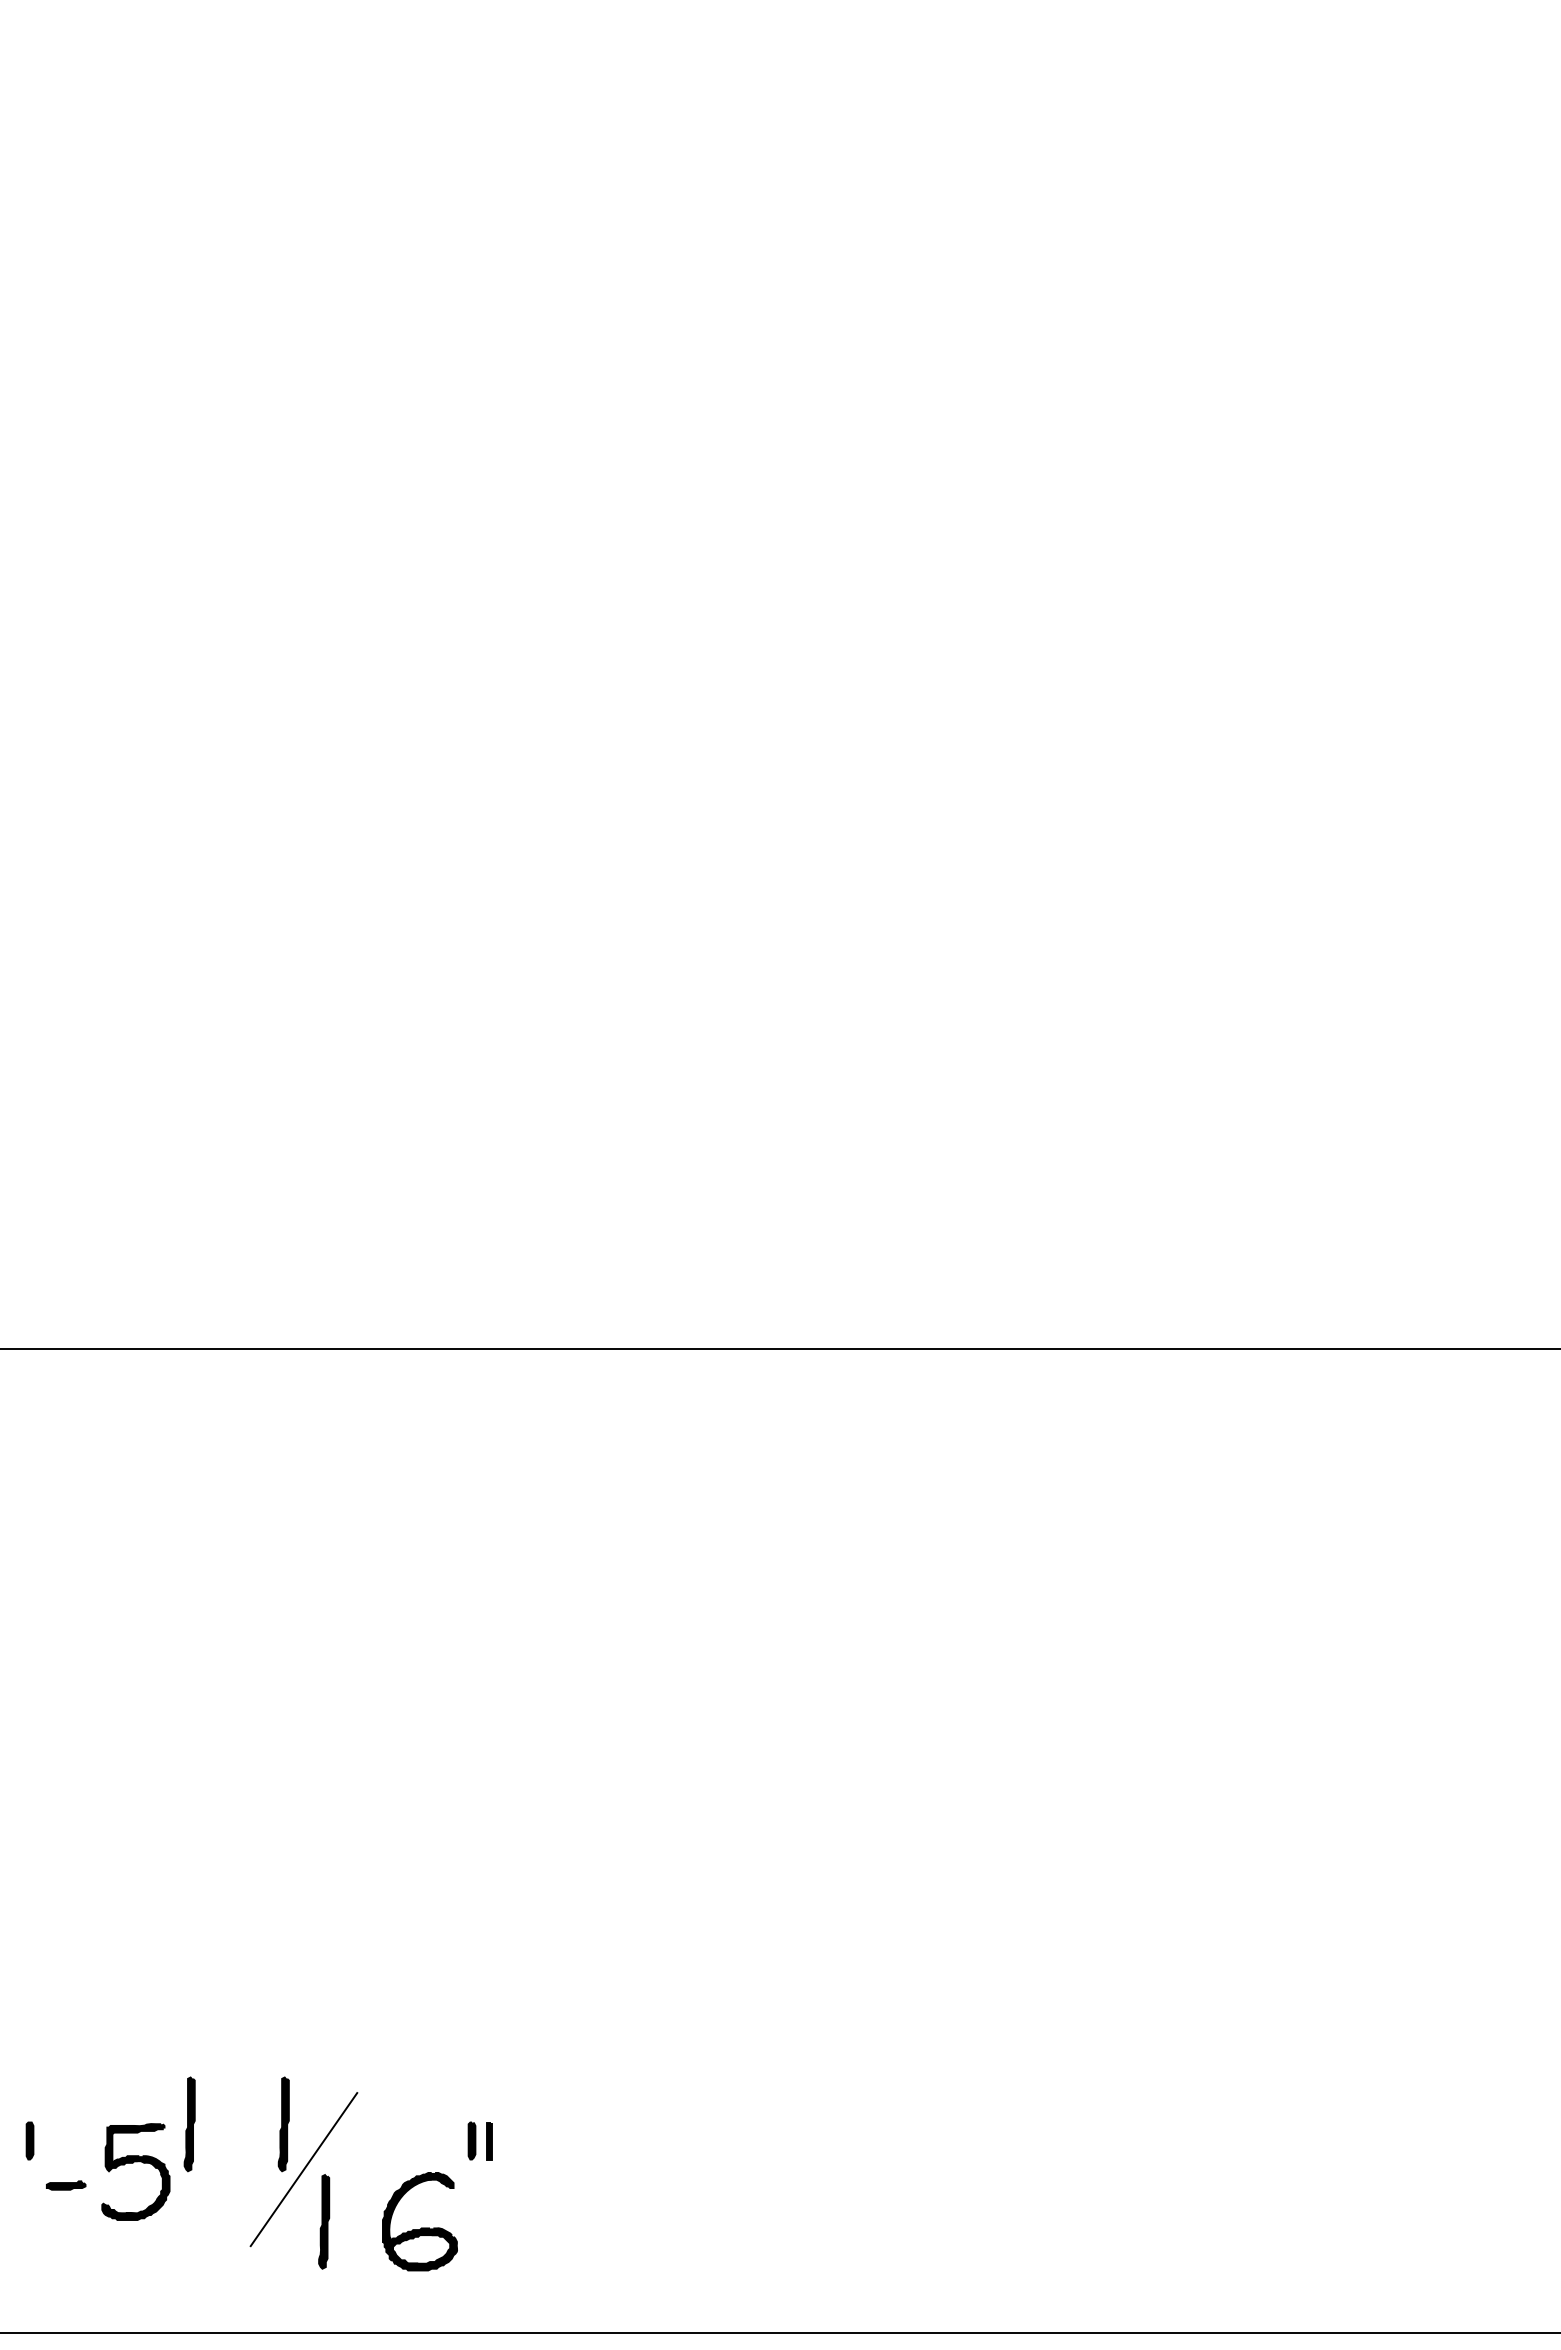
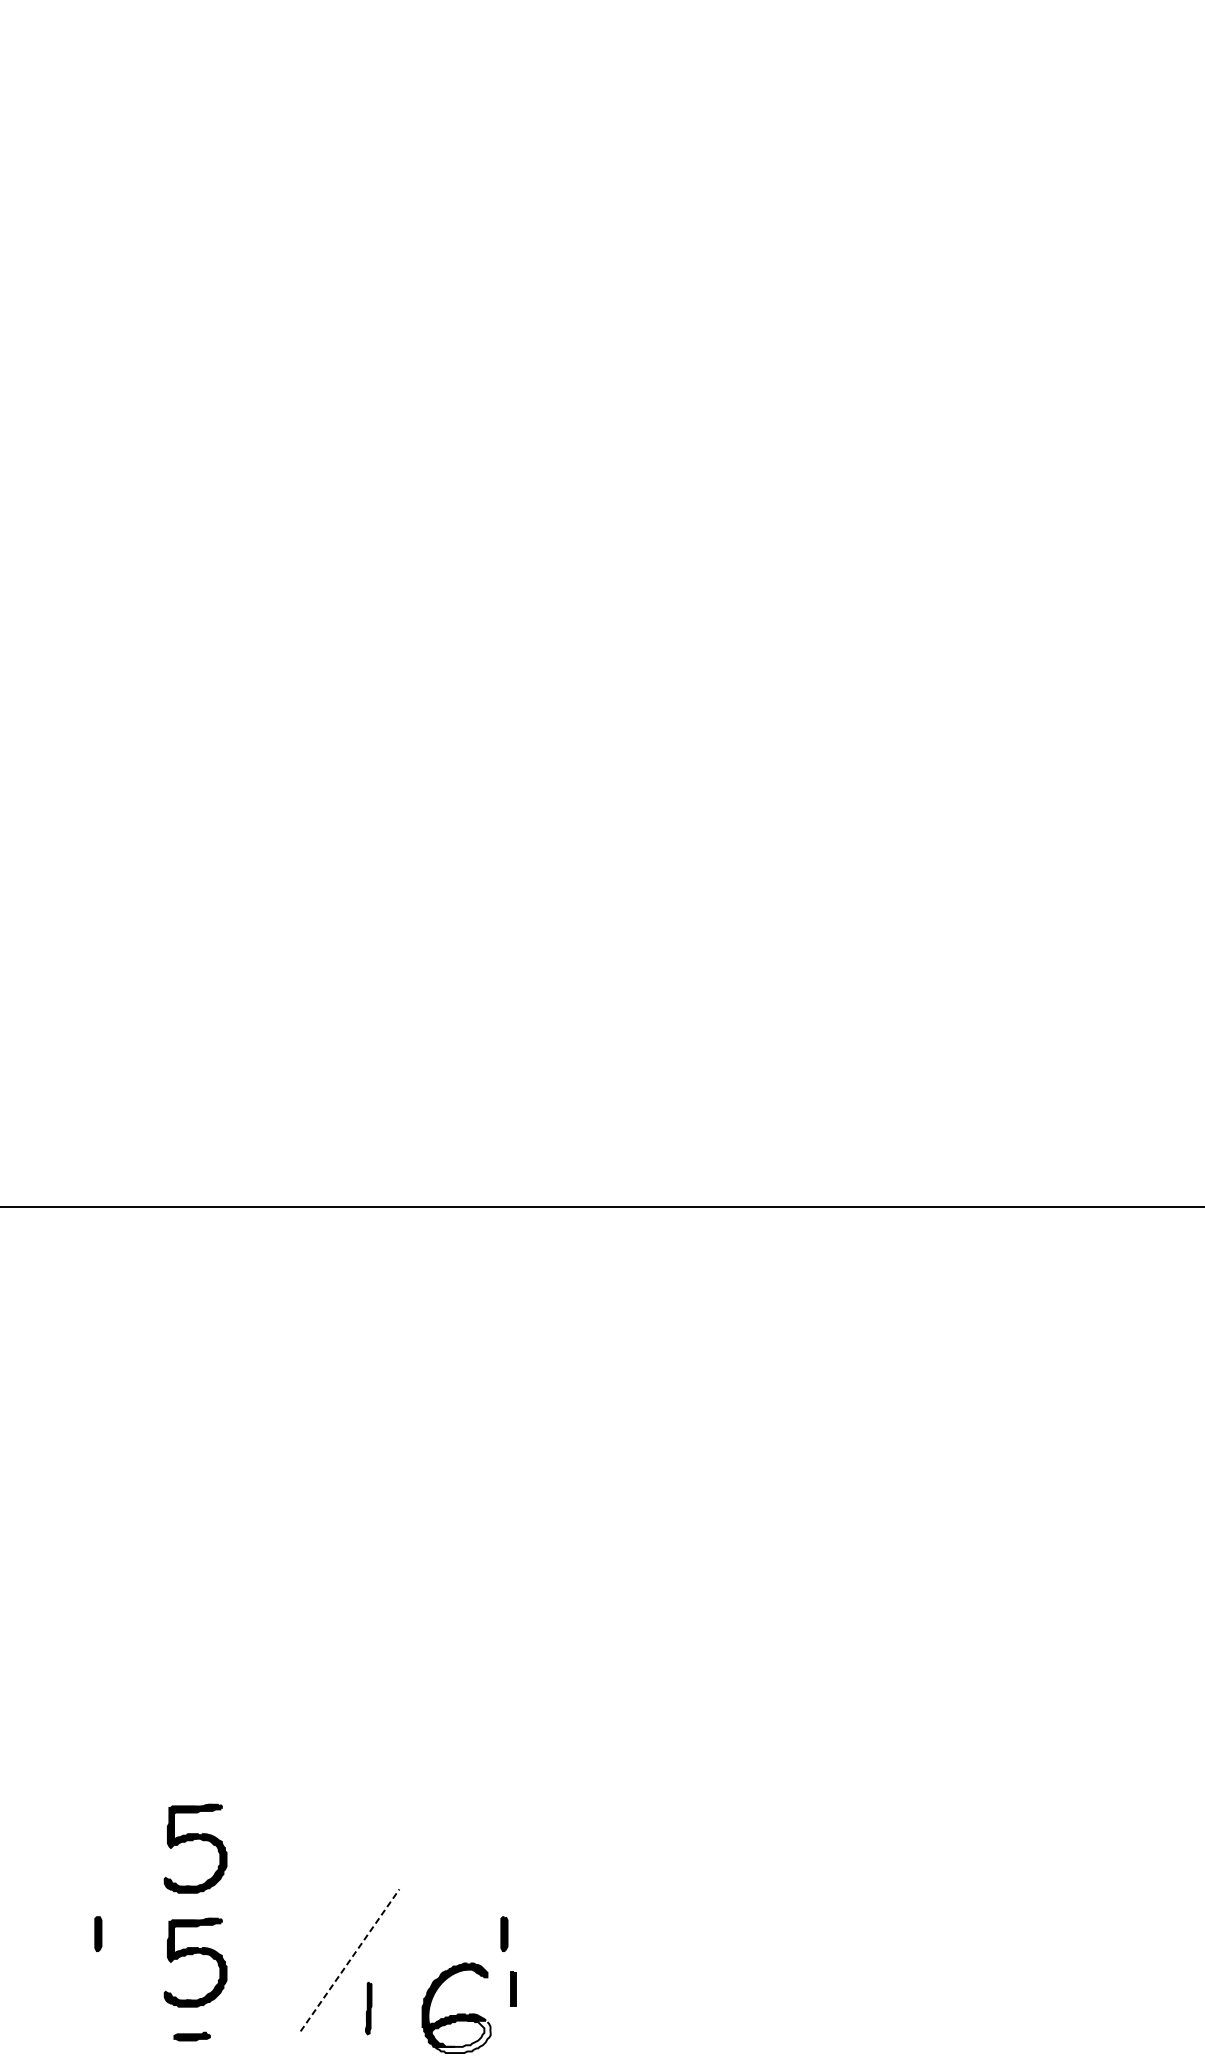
part: (133, 2039) -> (193, 1840), added
part: (189, 2124) -> (244, 1918), removed
part: (283, 2124) -> (331, 1918), removed
part: (489, 2141) -> (513, 1989), moved
line: (304, 2169) -> (350, 1960), solid -> dashed
part: (66, 2185) -> (192, 2036), moved
part: (324, 2221) -> (368, 2008), size x0.6
fill: (426, 2252) -> (462, 2036), removed

